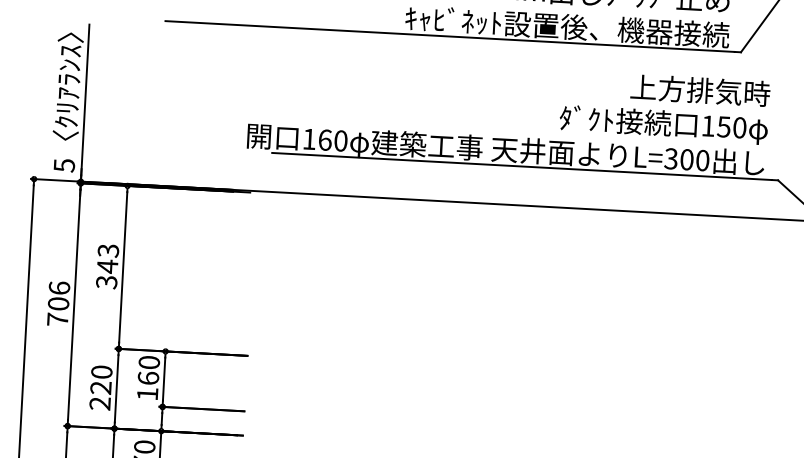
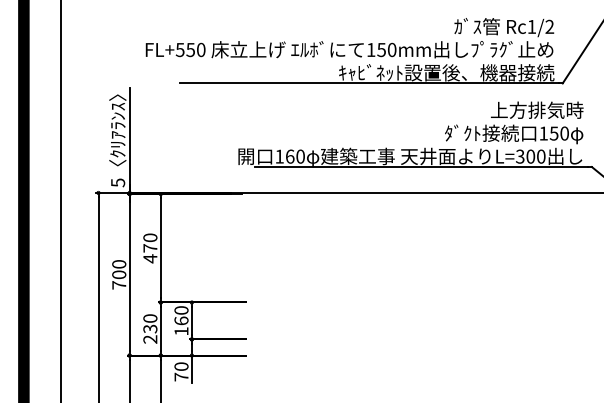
text: (107, 266) -> (150, 248), 343 -> 470
text: (59, 288) -> (119, 264), 706 -> 700
text: (101, 387) -> (150, 328), 220 -> 230

